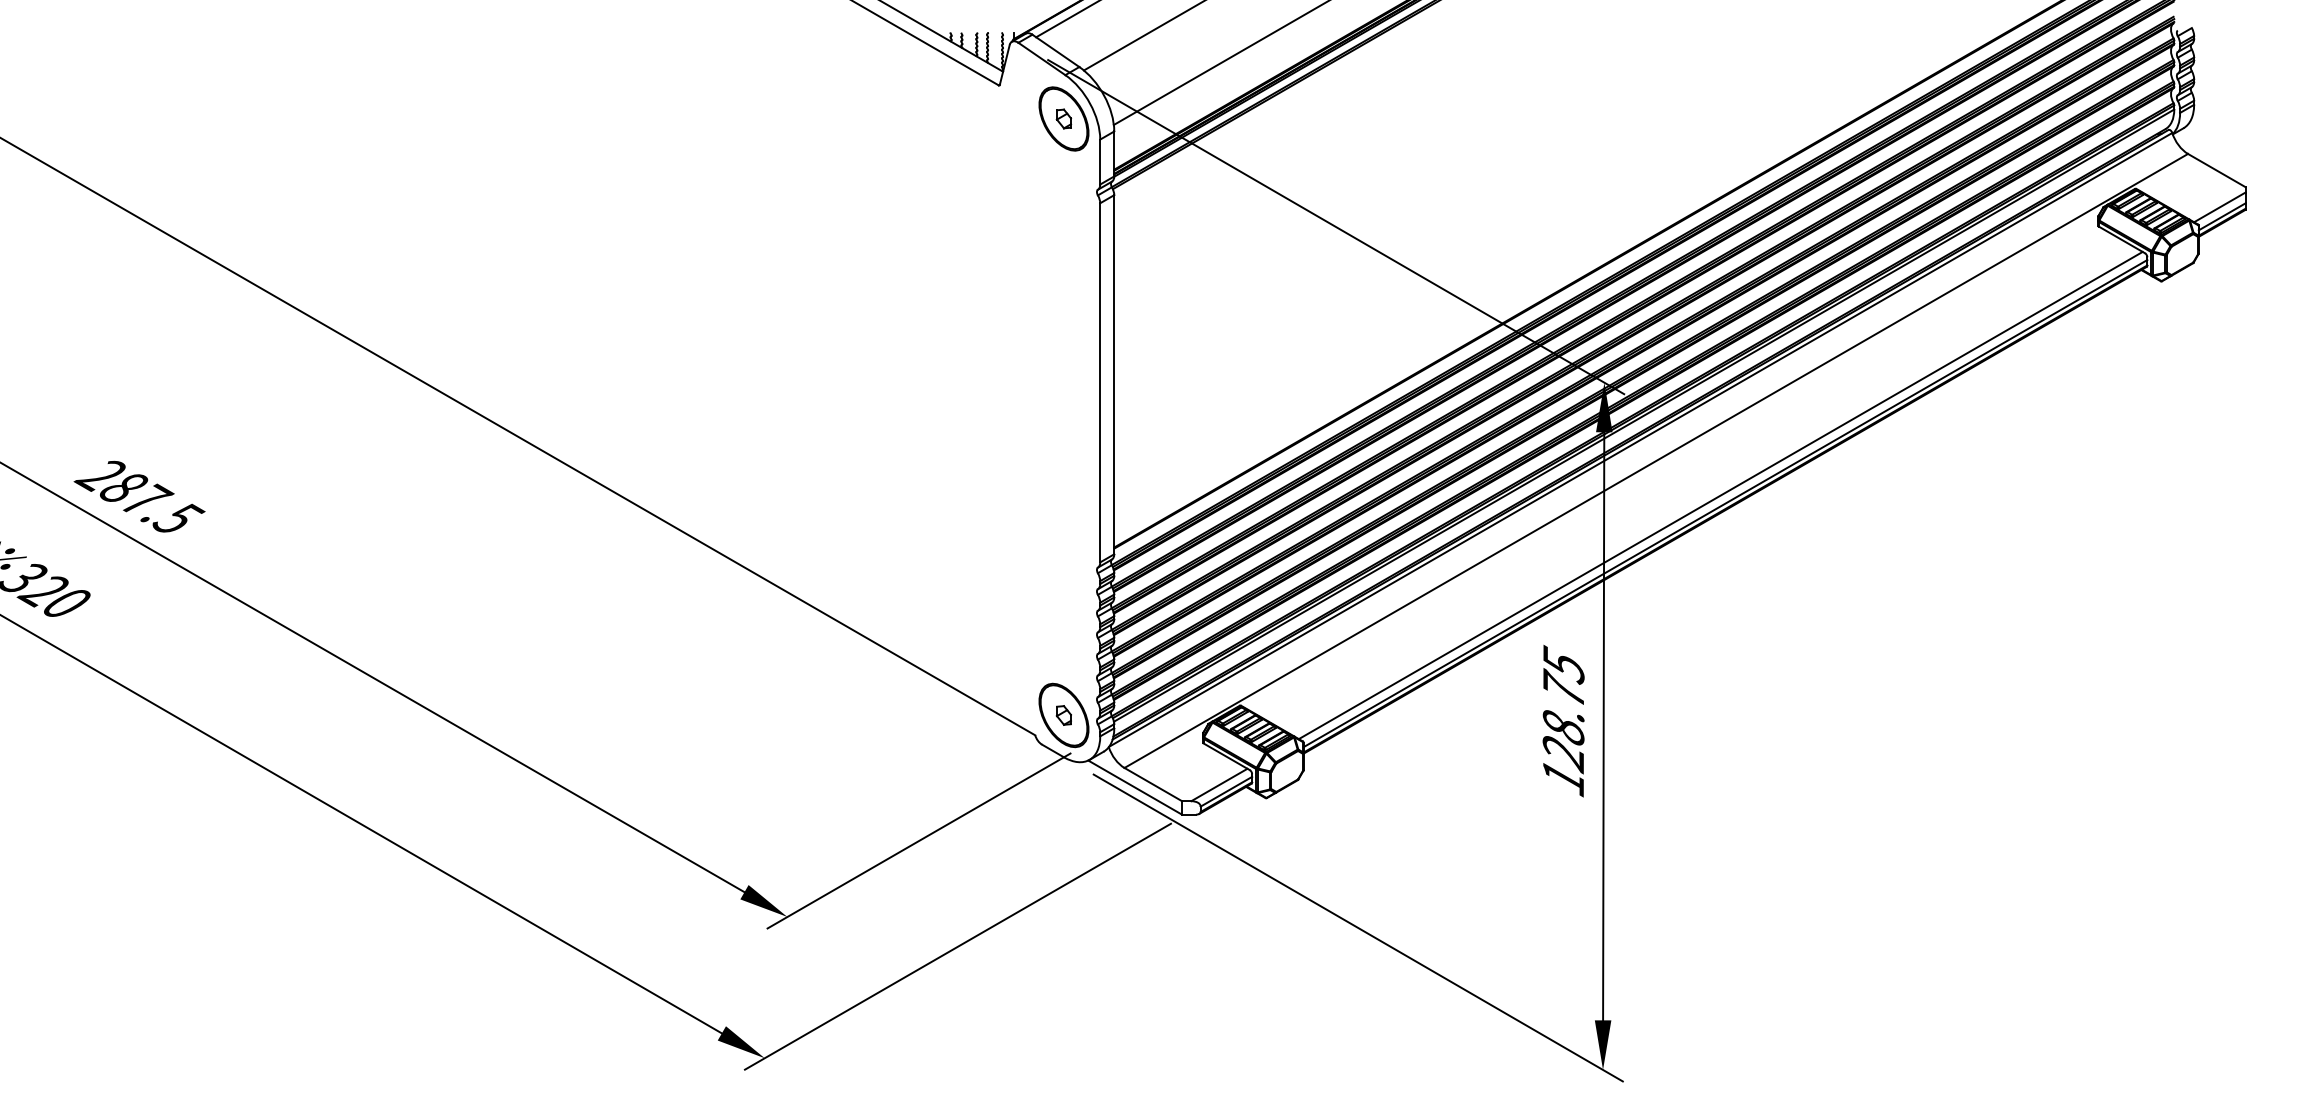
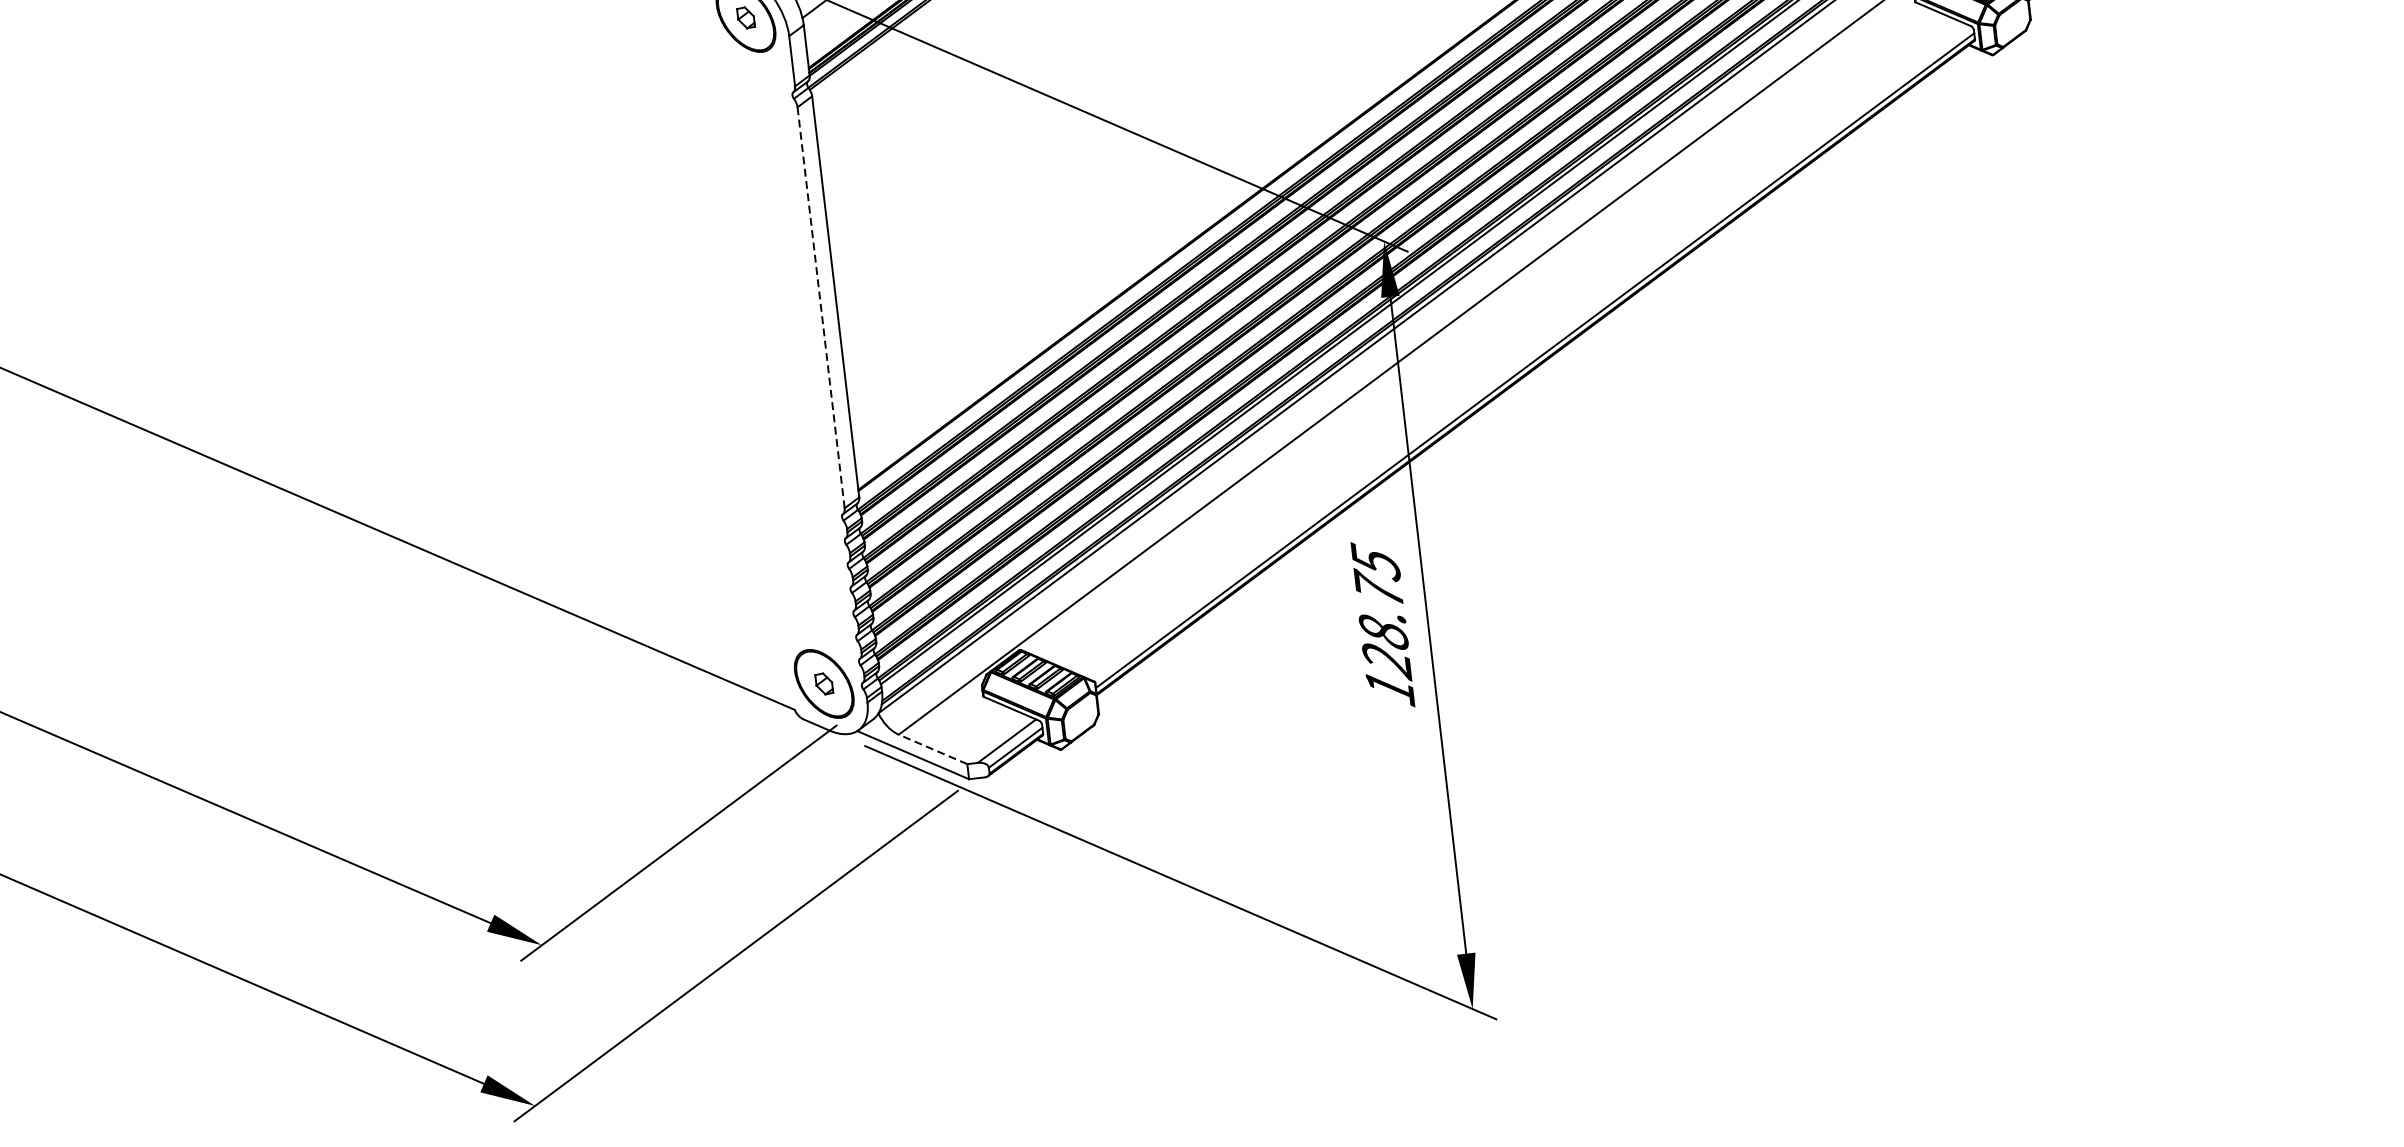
line: (1100, 382) -> (821, 307), solid -> dashed
line: (1720, 495) -> (1528, 352), removed
line: (1152, 784) -> (932, 749), solid -> dashed

